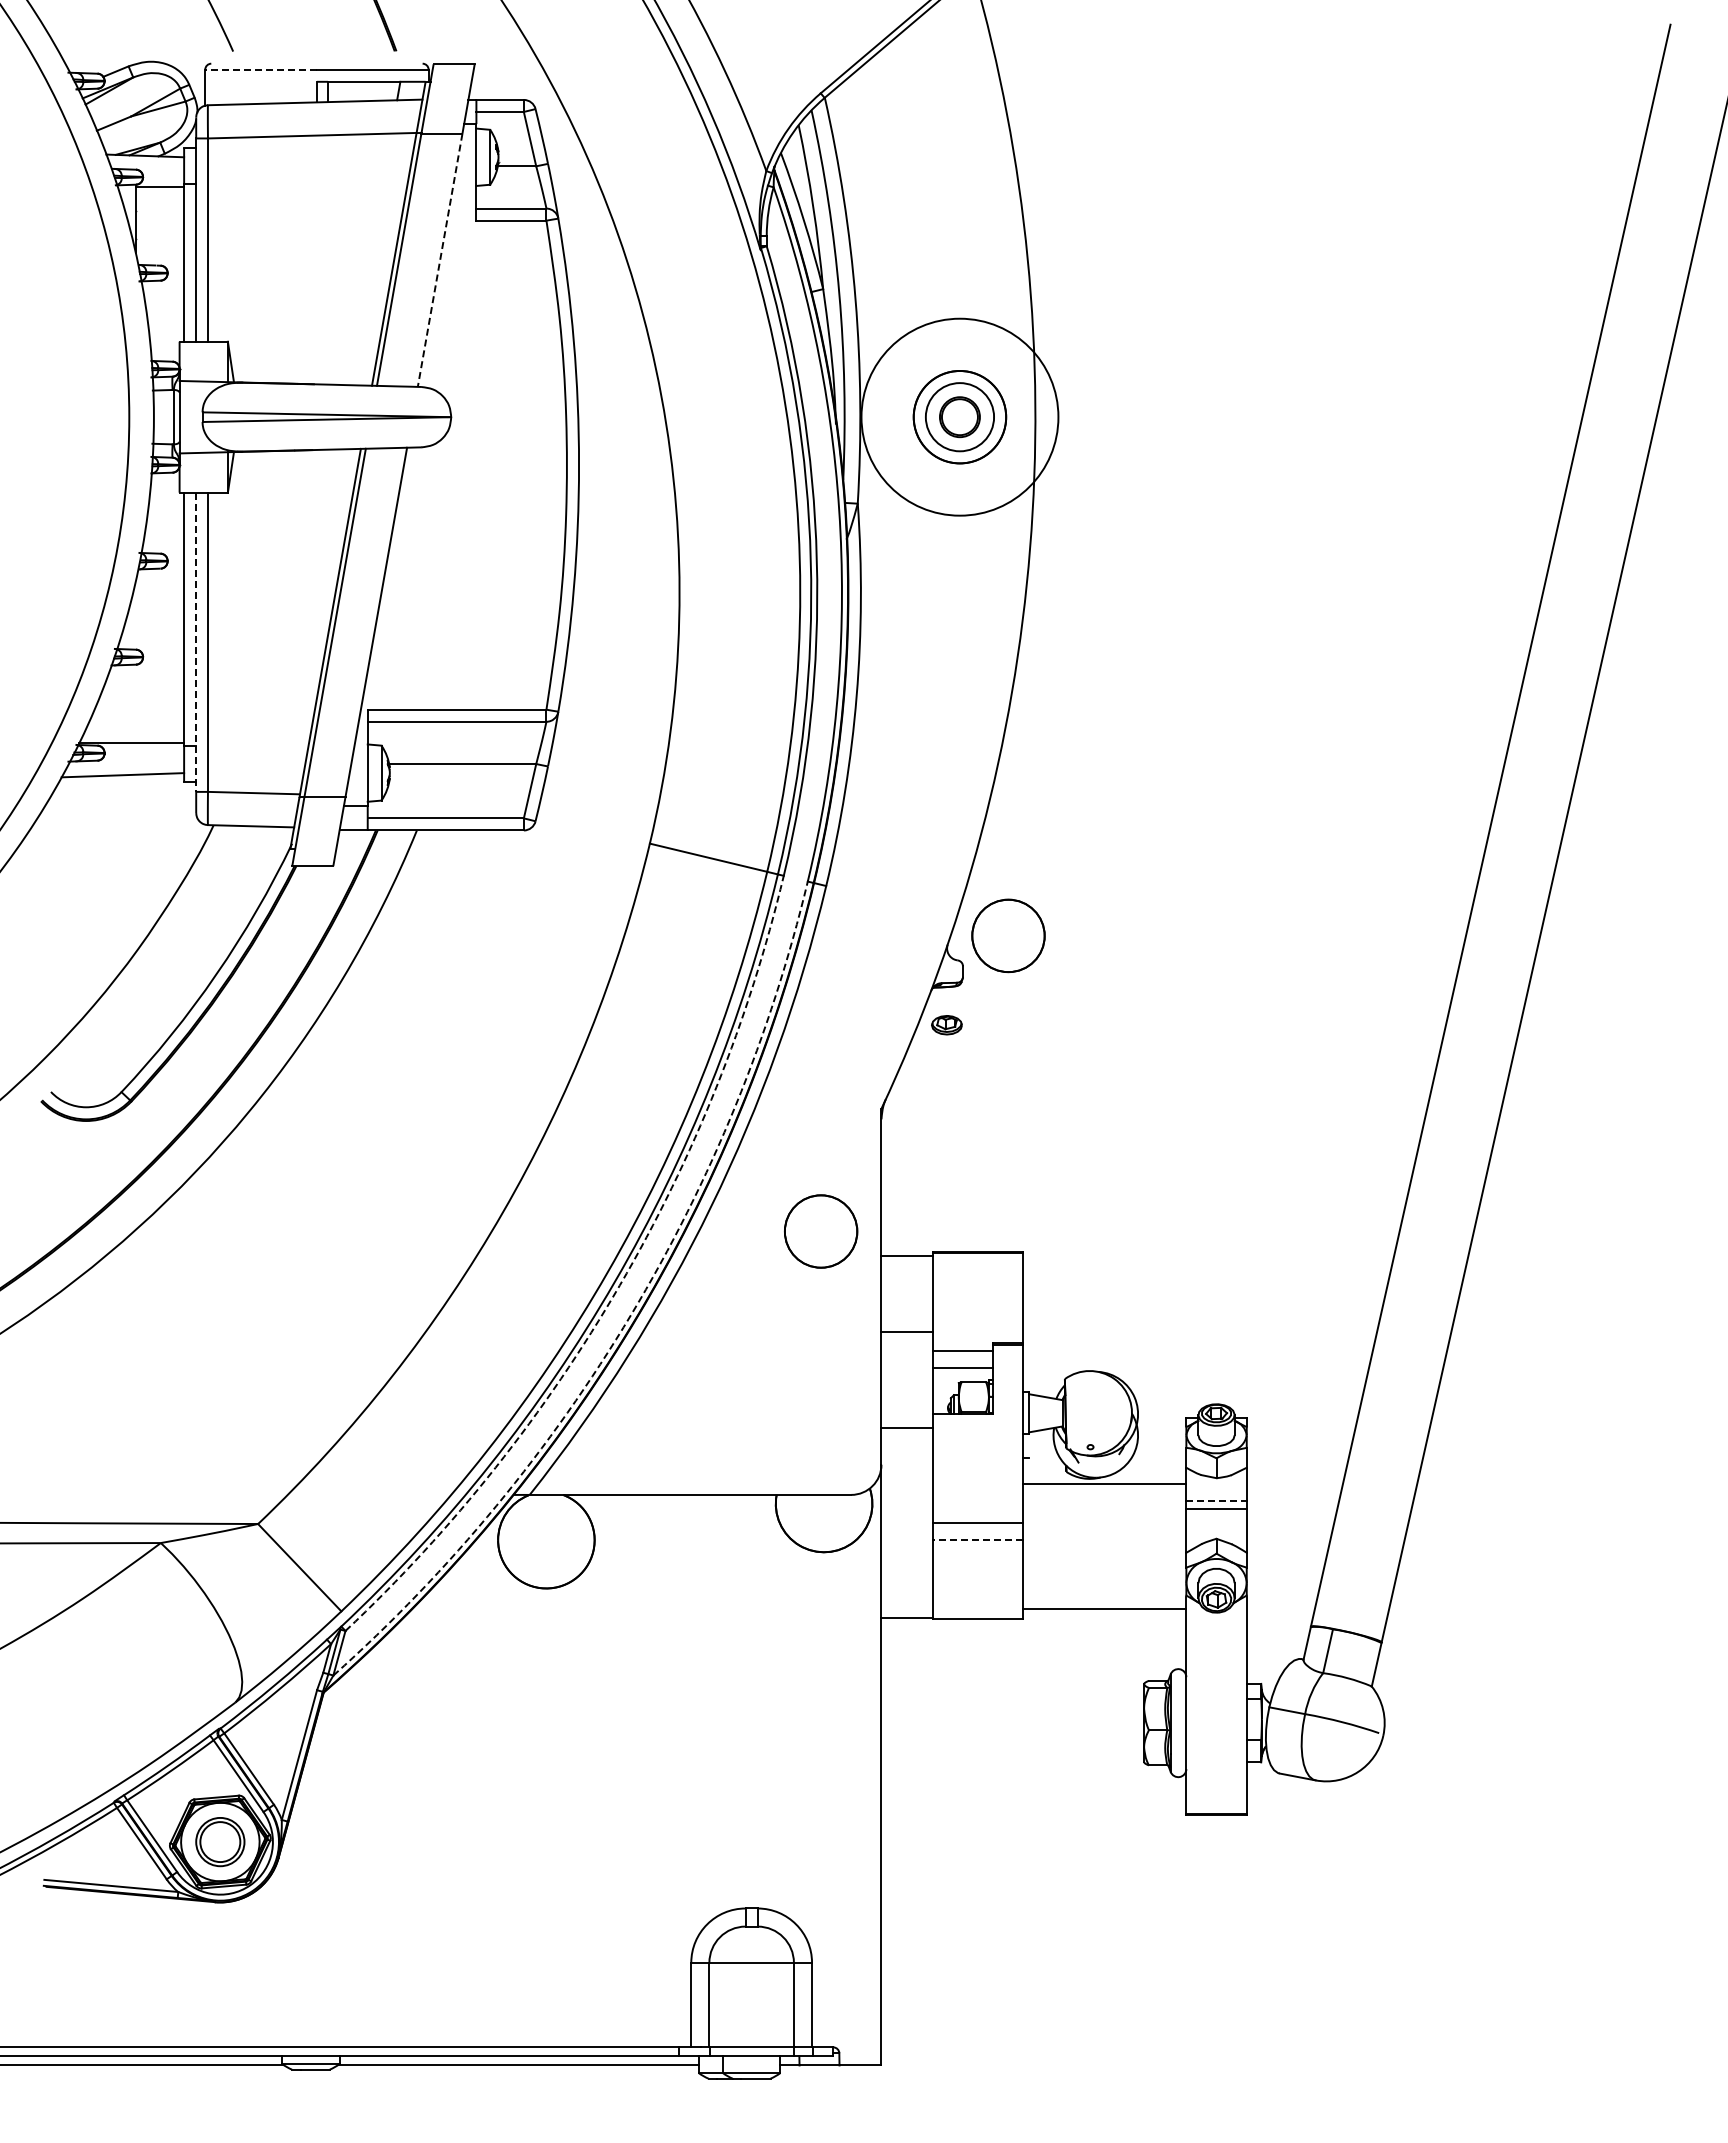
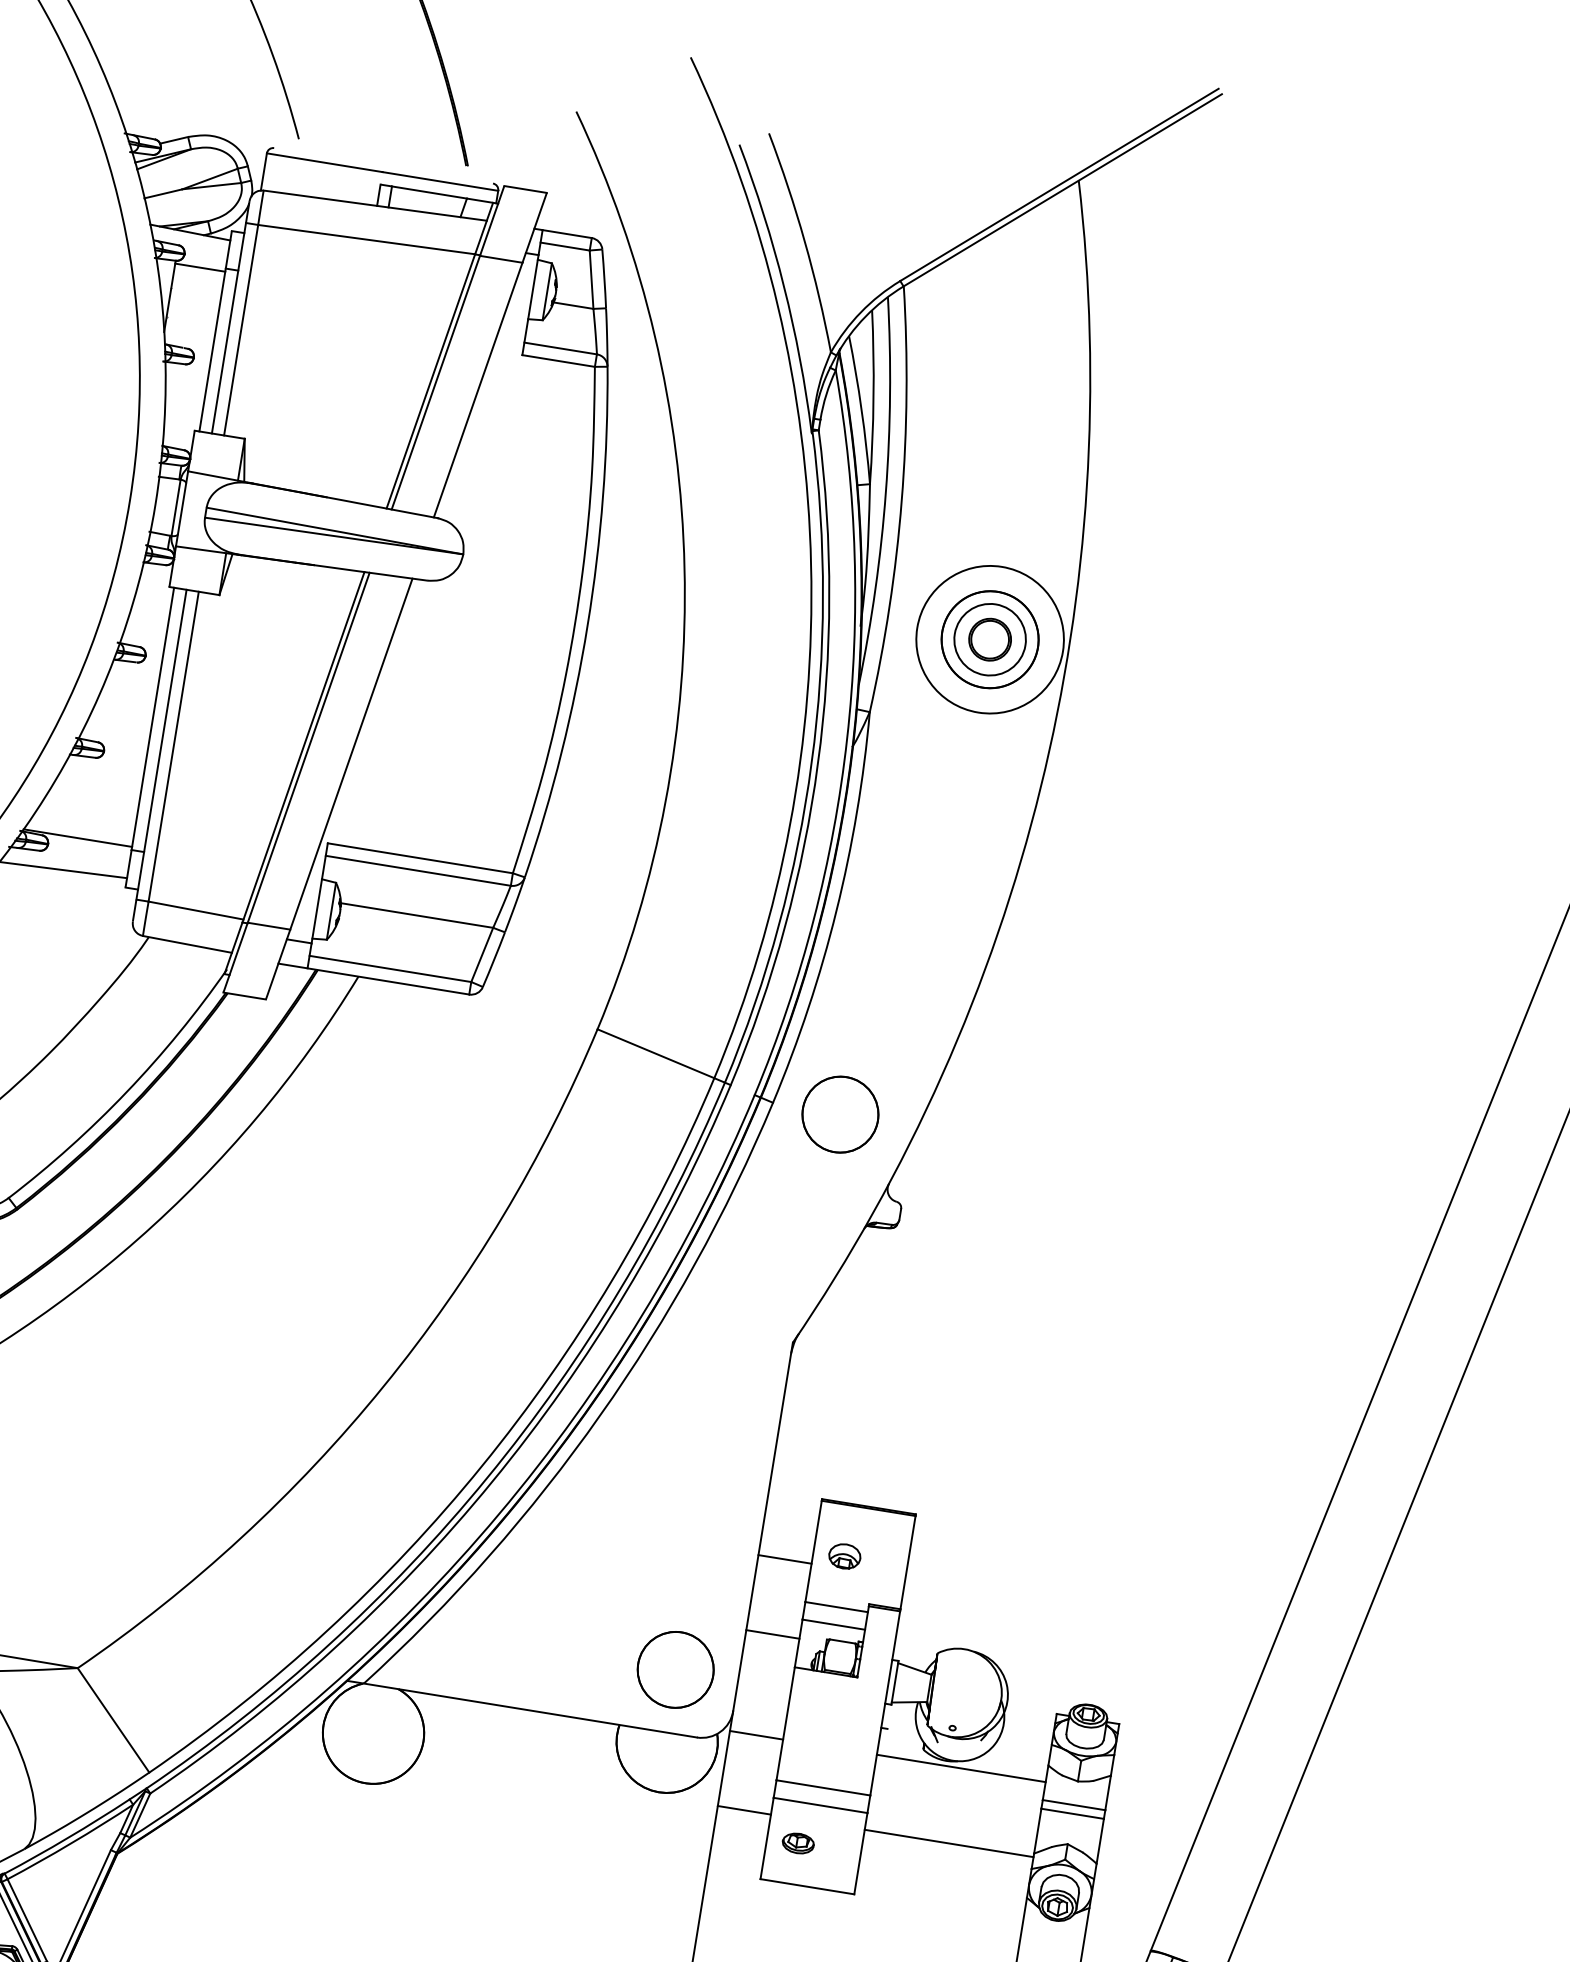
line: (261, 69) -> (325, 162), dashed -> solid
line: (440, 260) -> (478, 390), dashed -> solid
circle: (959, 416) -> (989, 638), size x0.71
line: (196, 642) -> (161, 744), dashed -> solid
part: (1008, 935) -> (840, 1114), moved
part: (946, 1025) -> (797, 1843), moved
circle: (821, 1231) -> (676, 1669), moved
line: (906, 1255) -> (784, 1558), moved
arc: (619, 1285) -> (491, 1481), dashed -> solid
part: (962, 1301) -> (844, 1555), added
arc: (631, 1314) -> (499, 1513), dashed -> solid
line: (906, 1332) -> (772, 1634), moved
line: (906, 1427) -> (755, 1734), moved
line: (1217, 1501) -> (1074, 1805), dashed -> solid
line: (977, 1540) -> (819, 1805), dashed -> solid
line: (1104, 1609) -> (948, 1843), moved
line: (906, 1618) -> (743, 1810), moved

